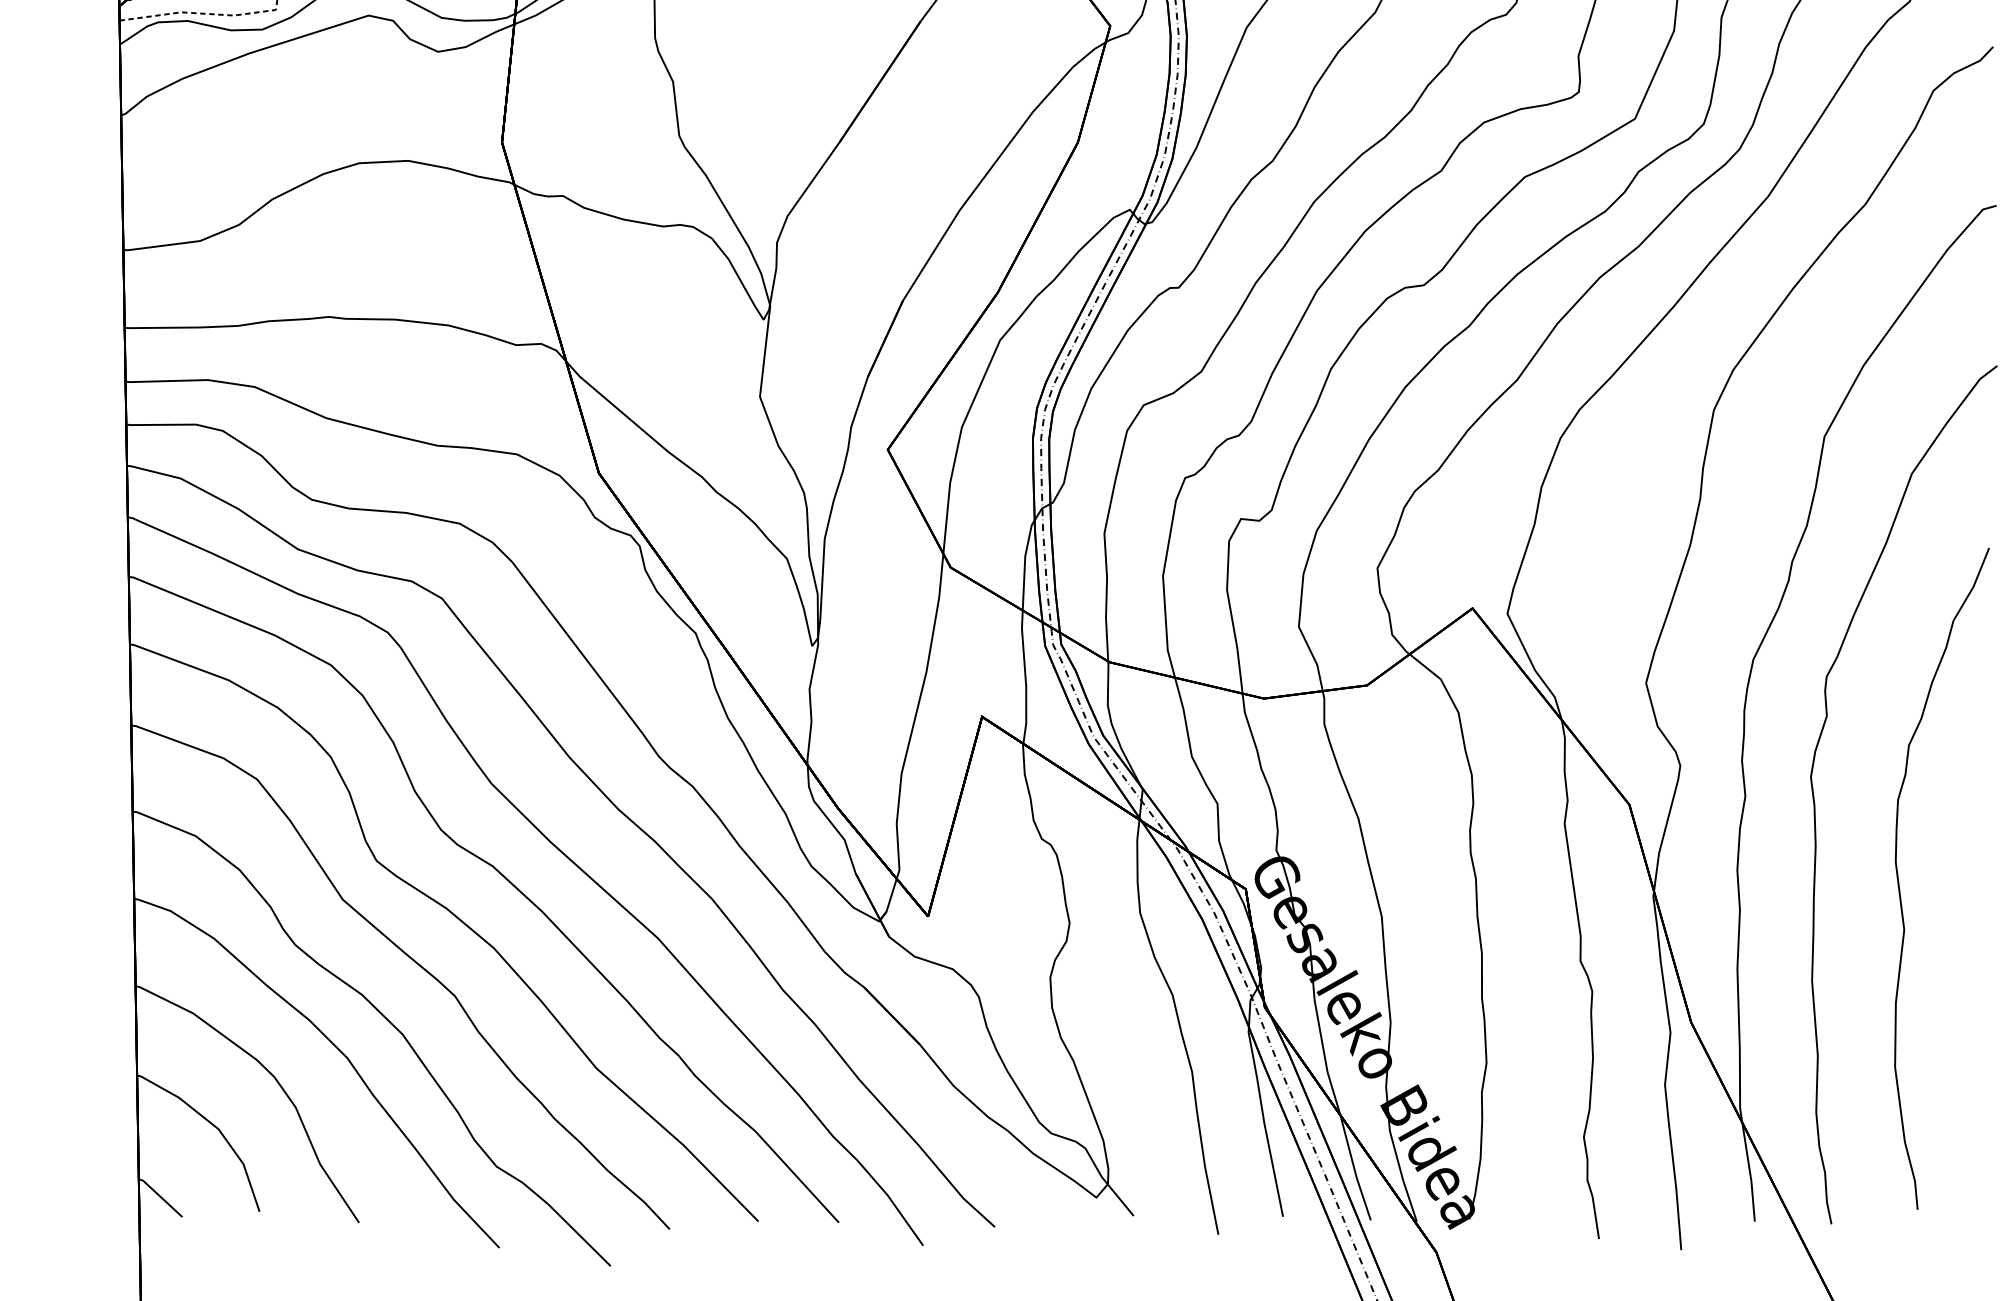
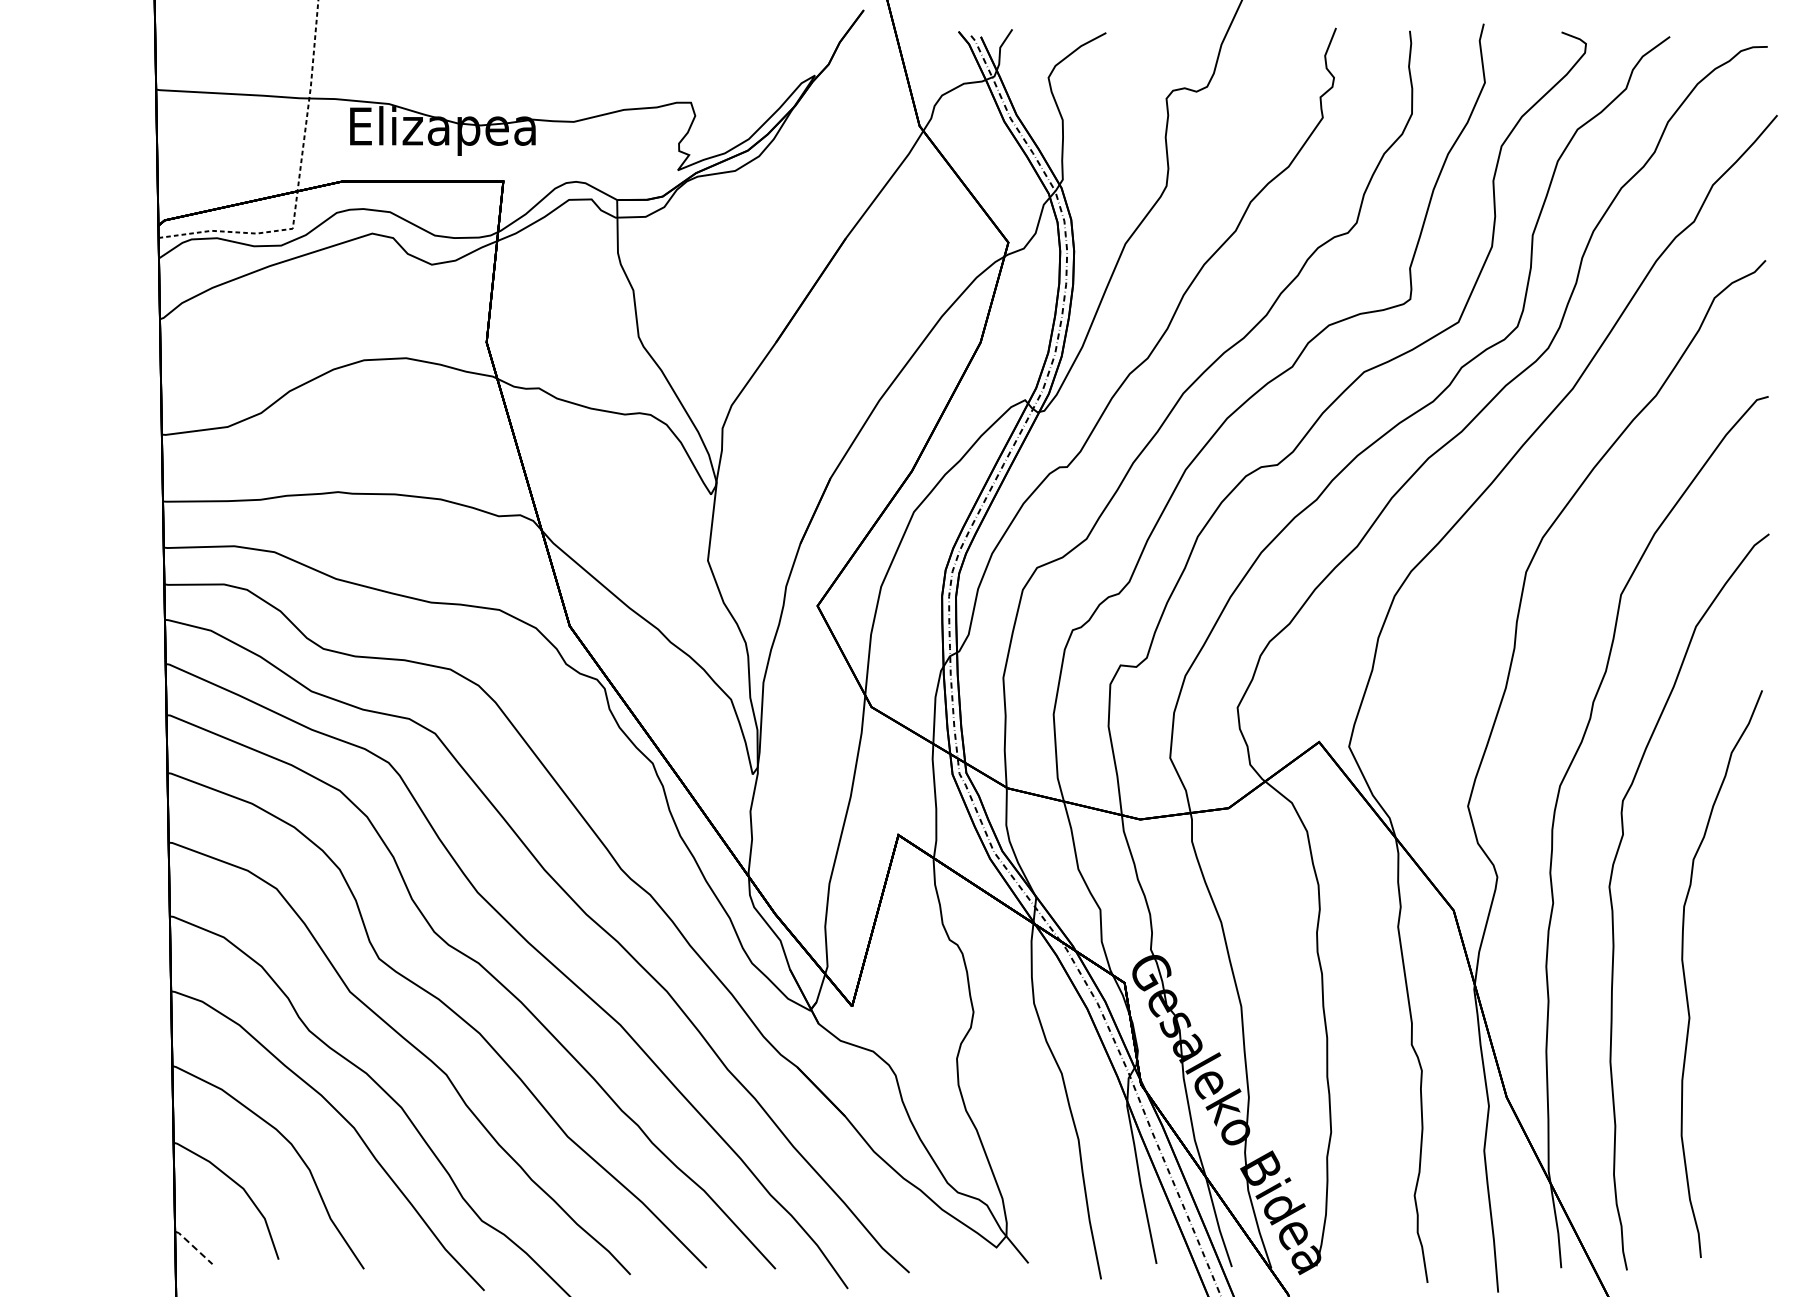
line: (161, 1197) -> (194, 1247), solid -> dashed

